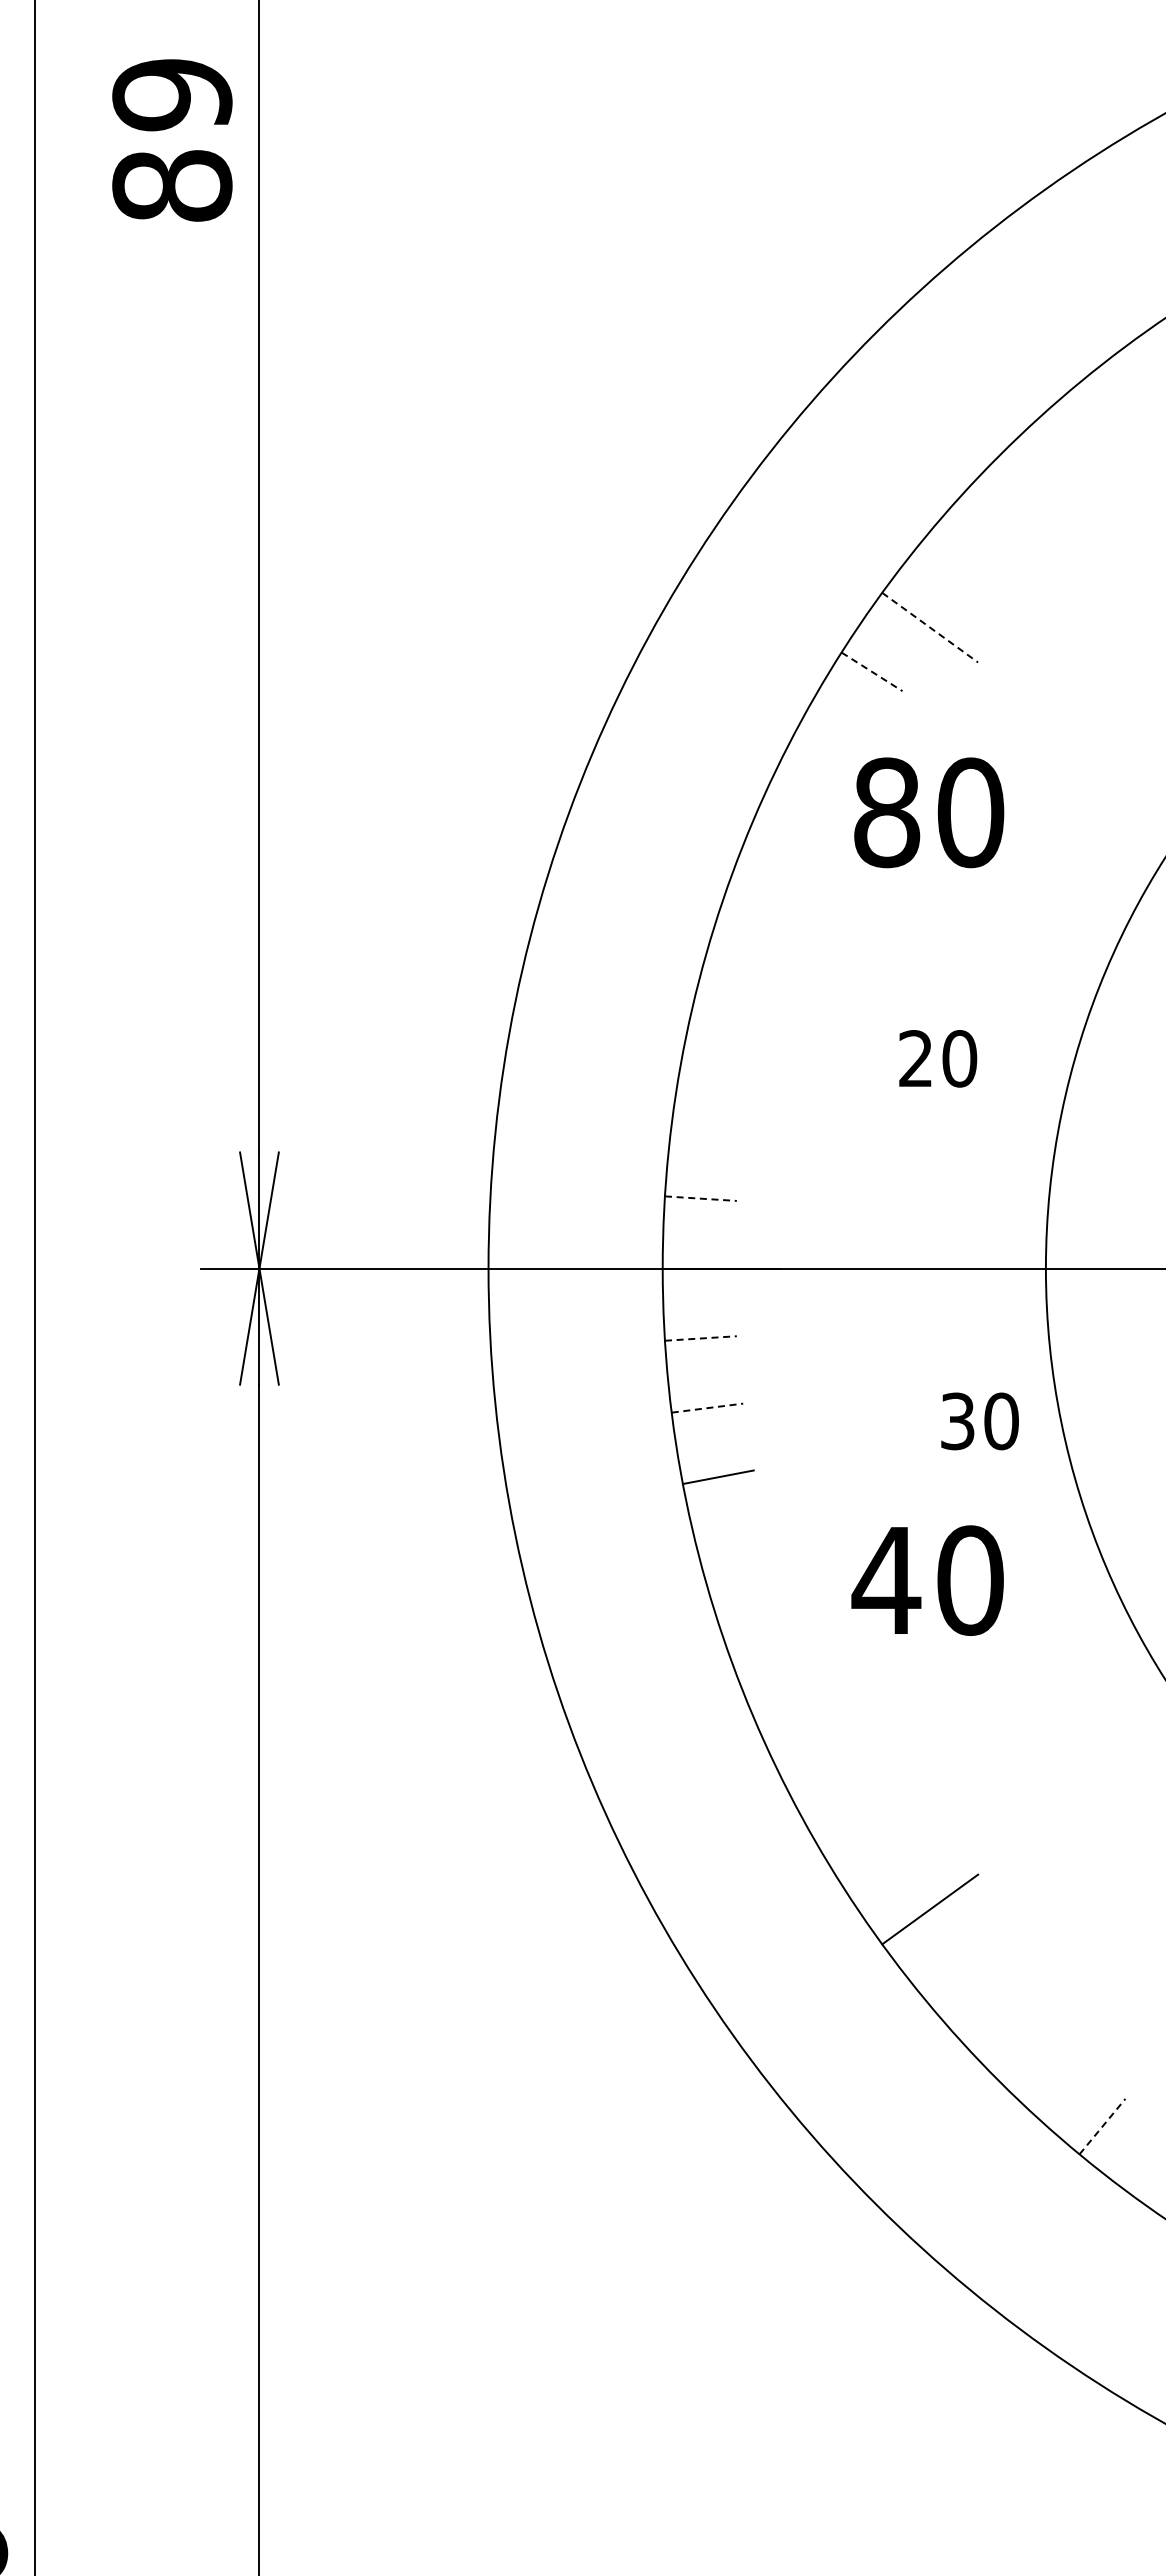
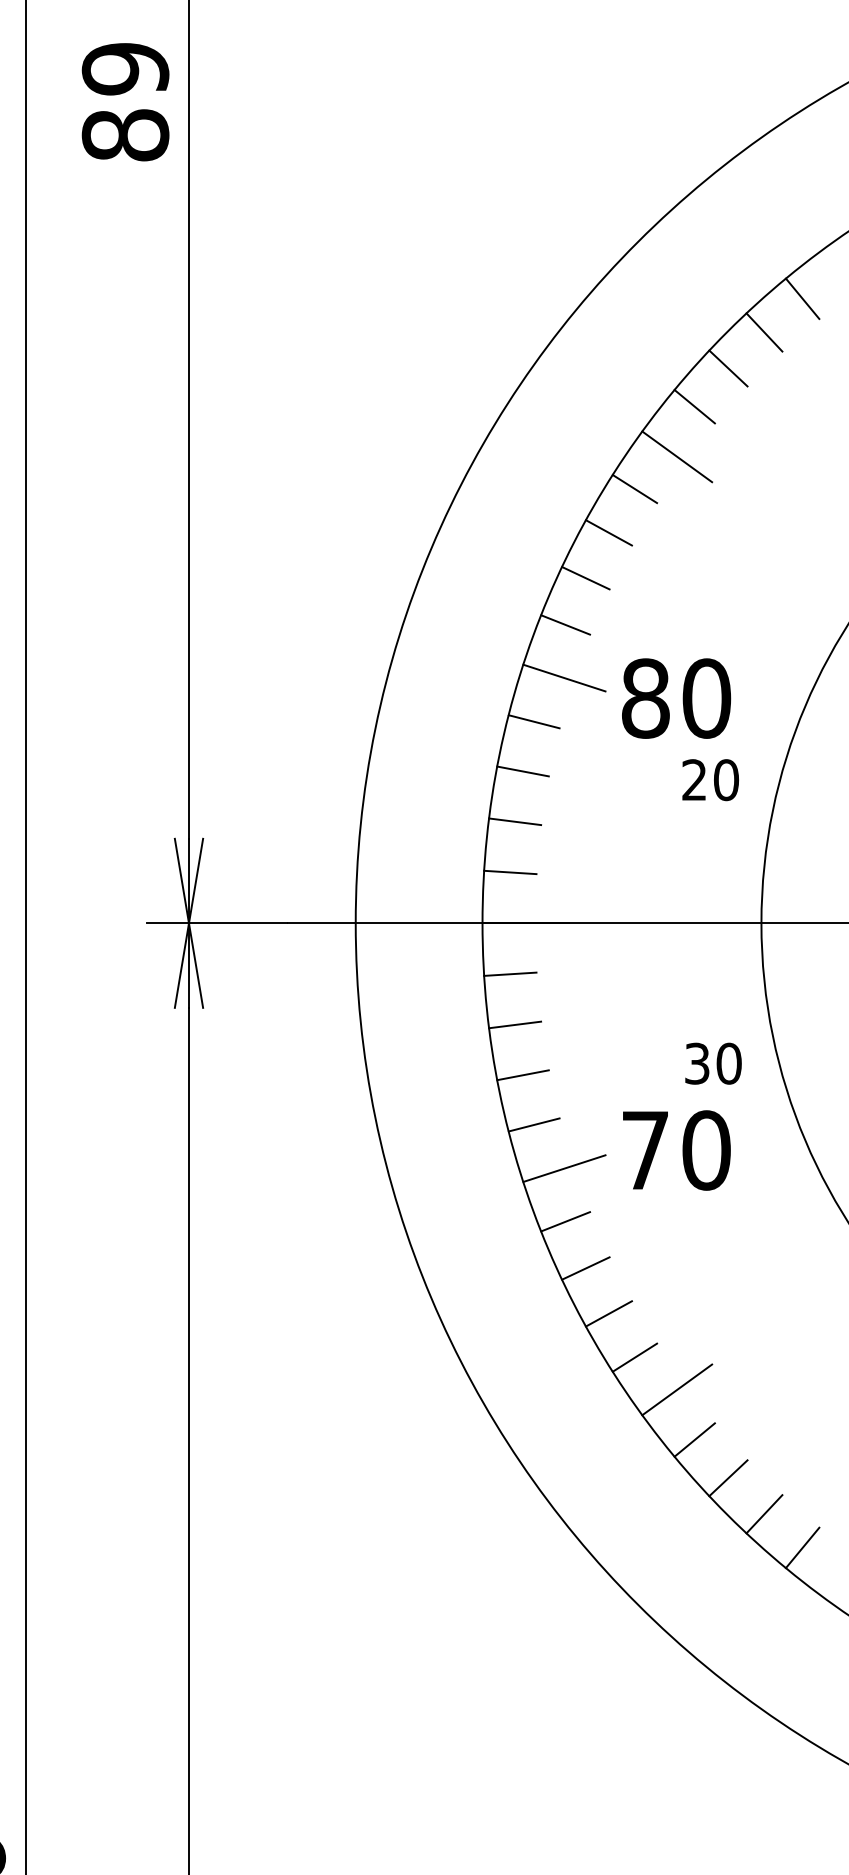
line: (1102, 410) -> (802, 298), added
line: (1049, 456) -> (764, 332), added
line: (1000, 505) -> (728, 367), added
line: (954, 558) -> (694, 406), added
line: (930, 627) -> (677, 456), dashed -> solid
line: (872, 671) -> (635, 488), dashed -> solid
line: (836, 731) -> (609, 532), added
line: (804, 794) -> (585, 578), added
text: (929, 812) -> (676, 698), moved
line: (776, 858) -> (565, 624), added
line: (774, 931) -> (563, 678), added
line: (733, 991) -> (534, 721), added
text: (938, 1058) -> (710, 779), moved
line: (718, 1059) -> (523, 771), added
line: (707, 1128) -> (515, 821), added
line: (700, 1198) -> (510, 872), dashed -> solid
line: (700, 1338) -> (510, 974), dashed -> solid
line: (707, 1408) -> (515, 1025), dashed -> solid
text: (979, 1421) -> (713, 1063), moved
line: (733, 1545) -> (534, 1124), added
text: (886, 1580) -> (645, 1150), 40 -> 70
line: (774, 1605) -> (563, 1168), added
line: (776, 1678) -> (565, 1221), added
line: (804, 1742) -> (585, 1268), added
line: (836, 1804) -> (609, 1313), added
line: (871, 1864) -> (634, 1357), added
line: (954, 1978) -> (694, 1440), added
line: (1000, 2030) -> (728, 1477), added
line: (1049, 2080) -> (764, 1514), added
line: (1102, 2126) -> (802, 1547), dashed -> solid

